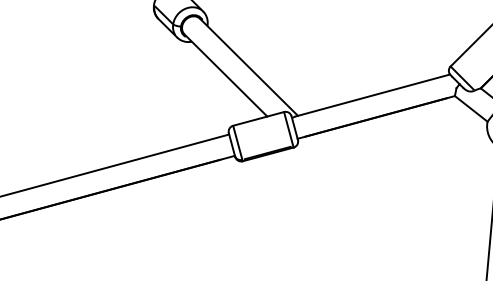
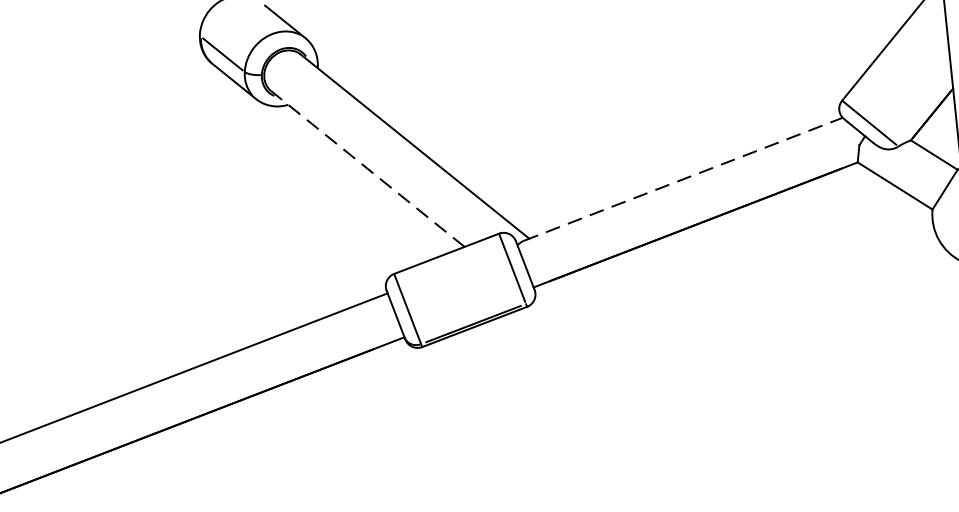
line: (225, 75) -> (366, 169), solid -> dashed
line: (373, 95) -> (685, 179), solid -> dashed

